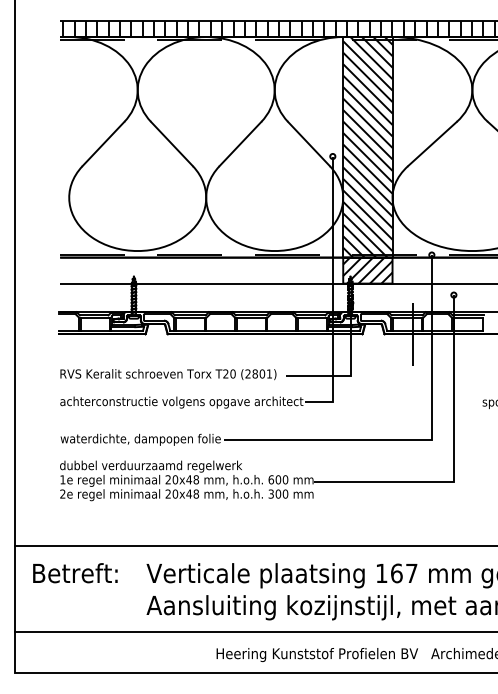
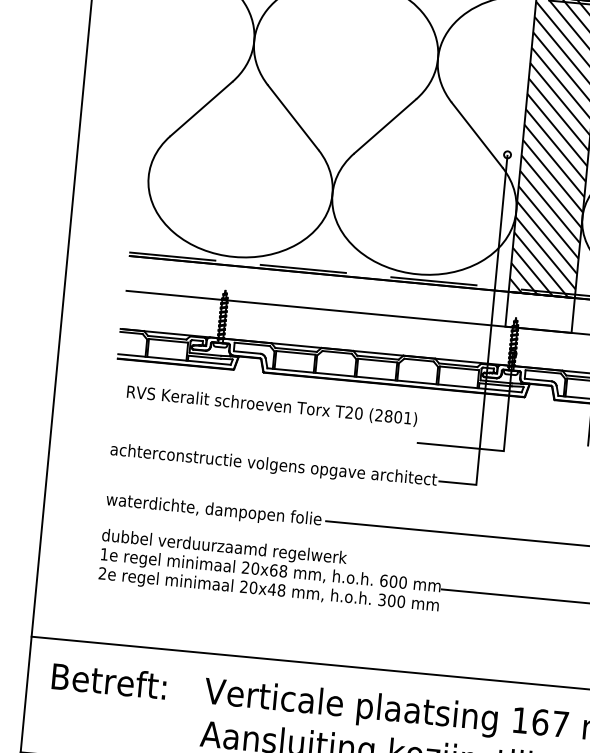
hatch: (367, 270) -> (539, 312), removed
text: (168, 374) -> (272, 406), moved
text: (188, 479) -> (272, 569), 20x48 -> 20x68

